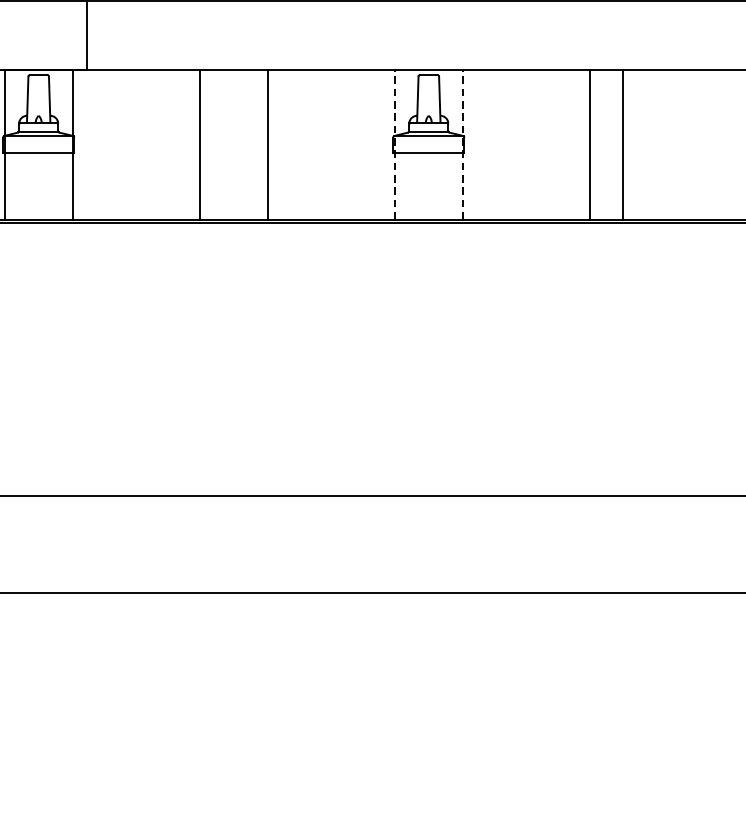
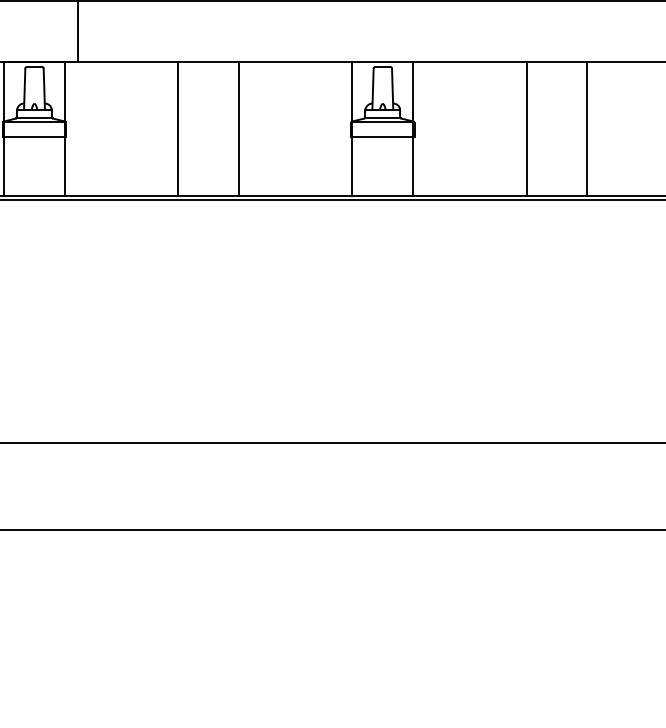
line: (394, 144) -> (352, 129), dashed -> solid
line: (463, 144) -> (413, 129), dashed -> solid
line: (623, 144) -> (587, 129), moved

